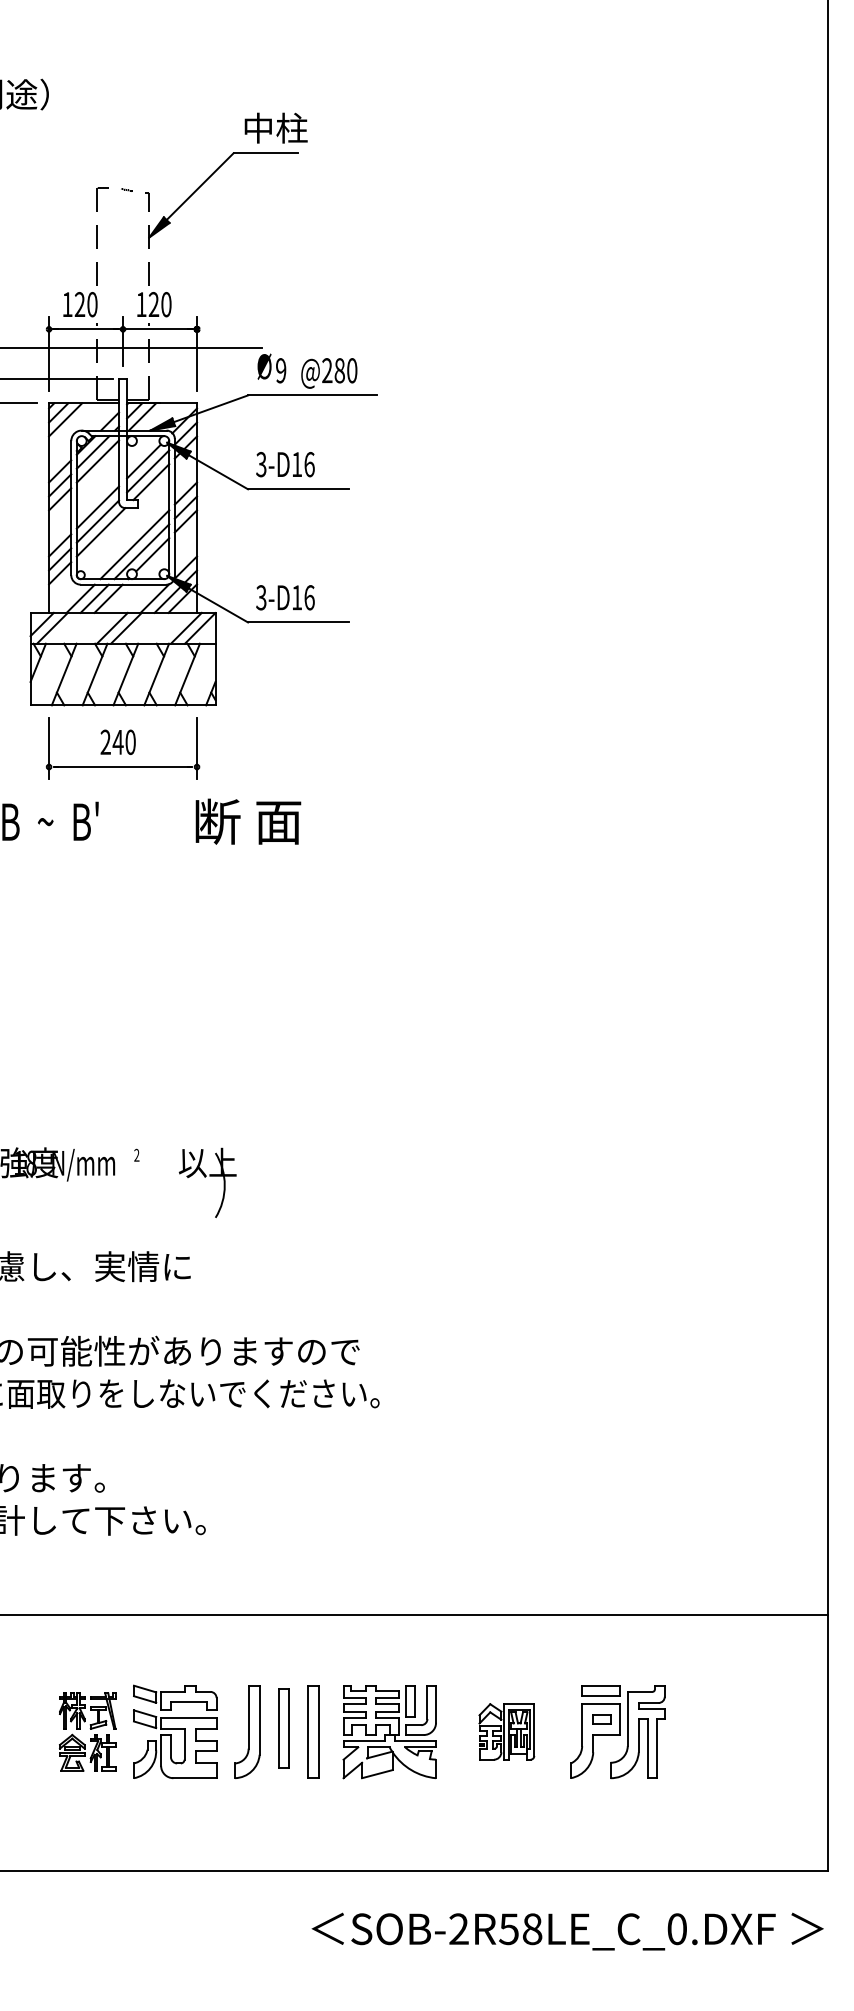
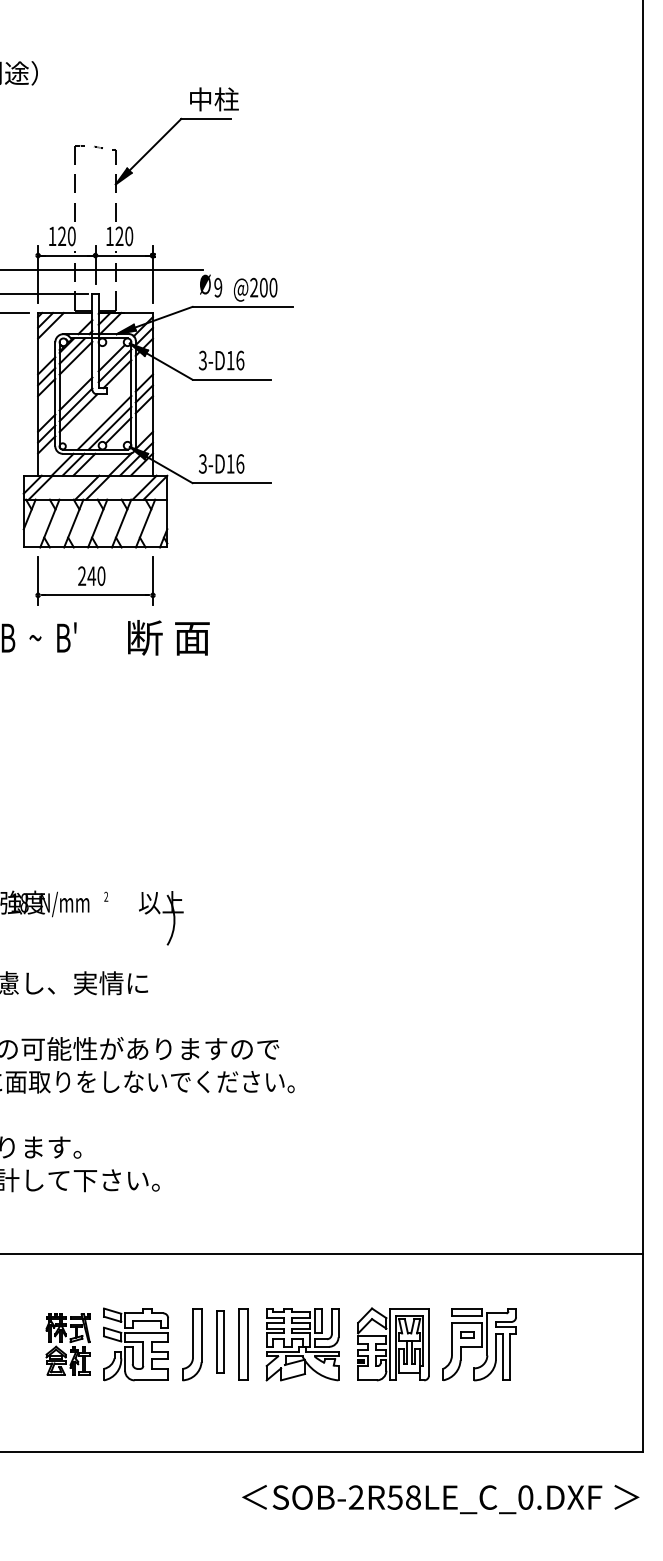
text: (339, 370) -> (263, 287), @280 -> @200
text: (247, 821) -> (168, 637), moved
part: (506, 1731) -> (393, 1344), size x1.67

